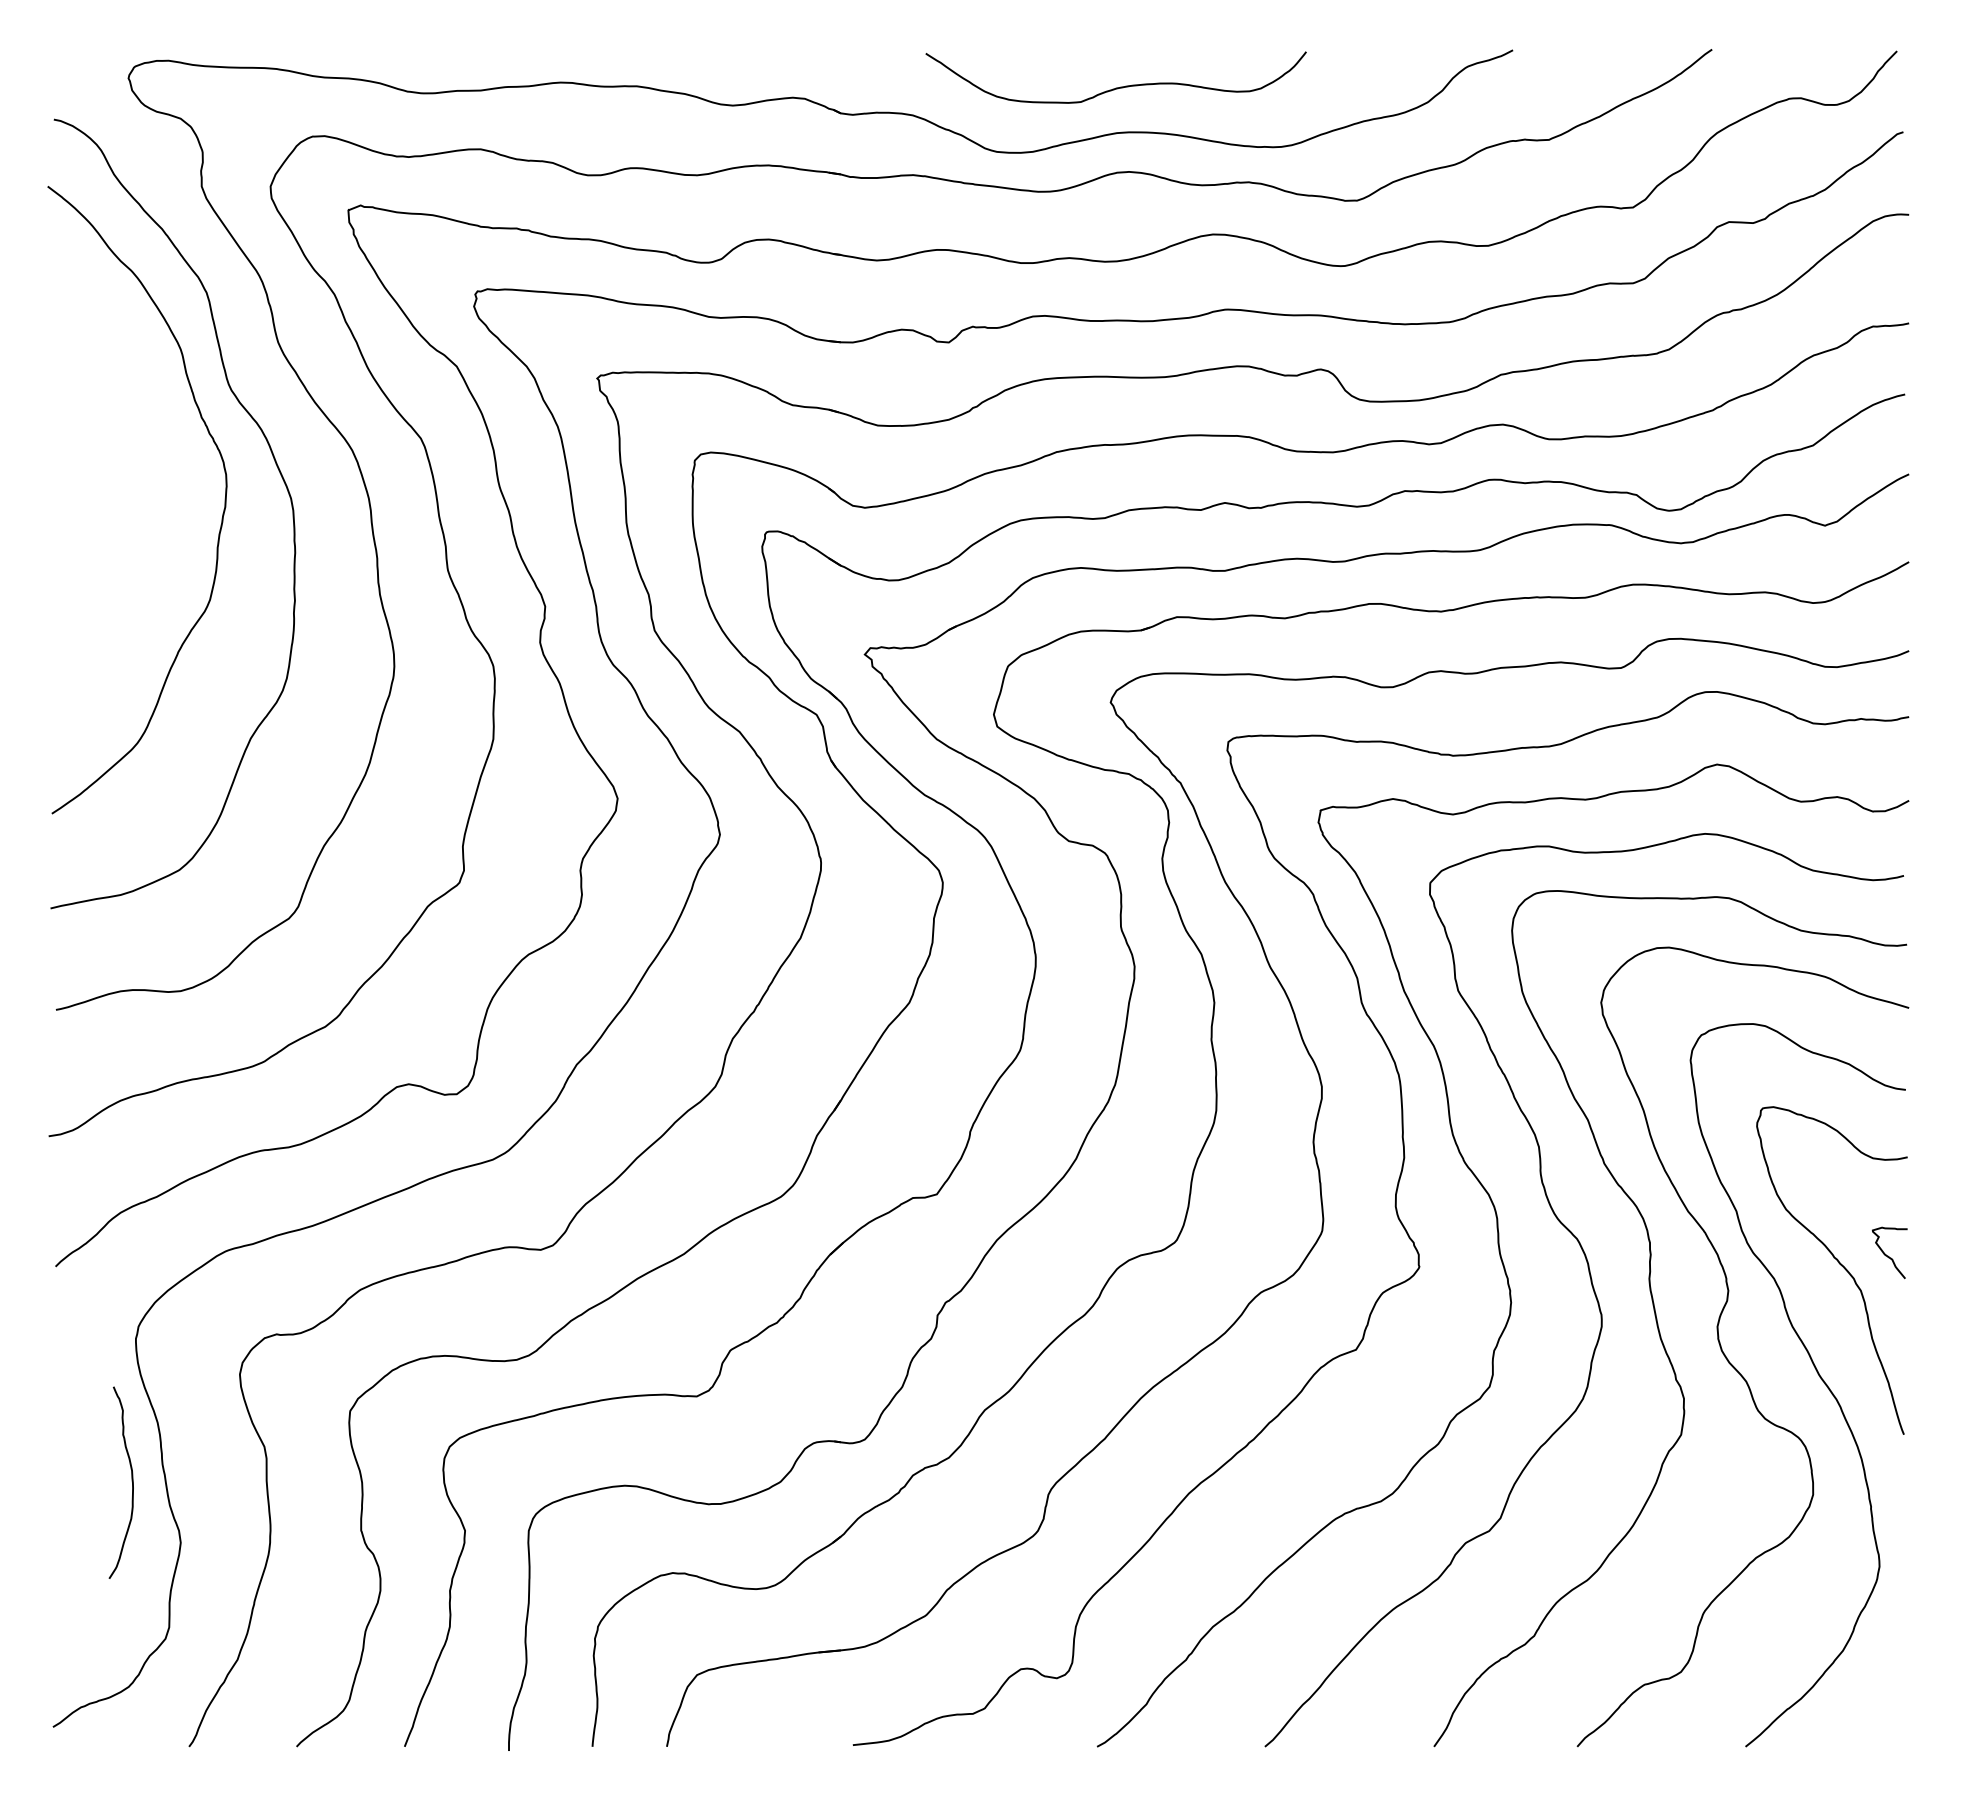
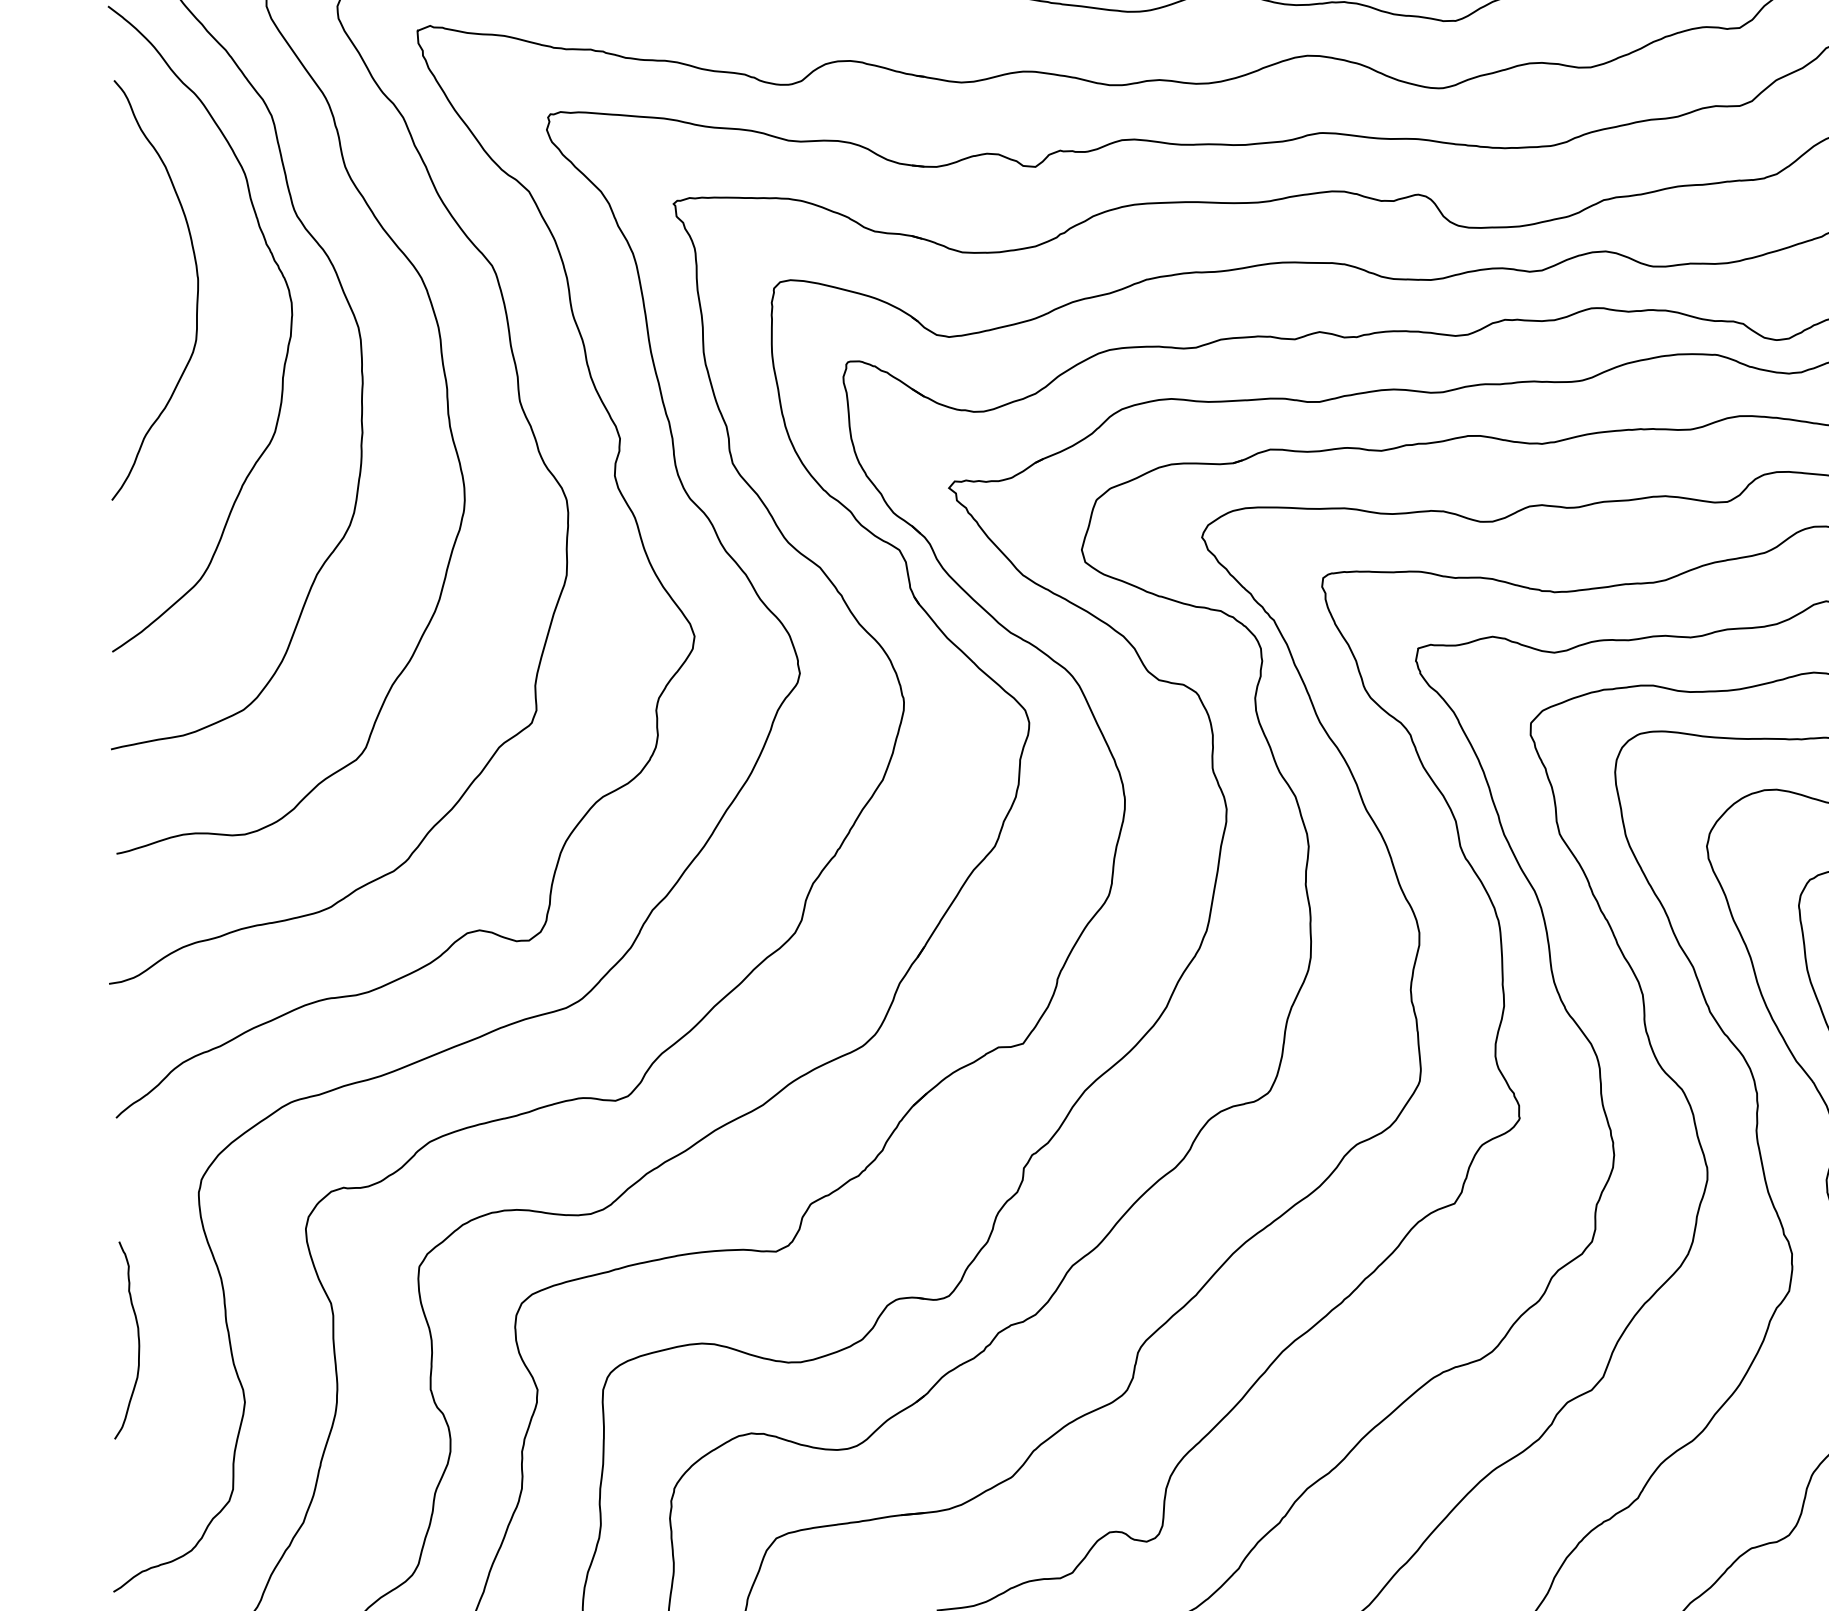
curve: (133, 469) -> (196, 297), added
curve: (131, 1481) -> (137, 1339), moved

